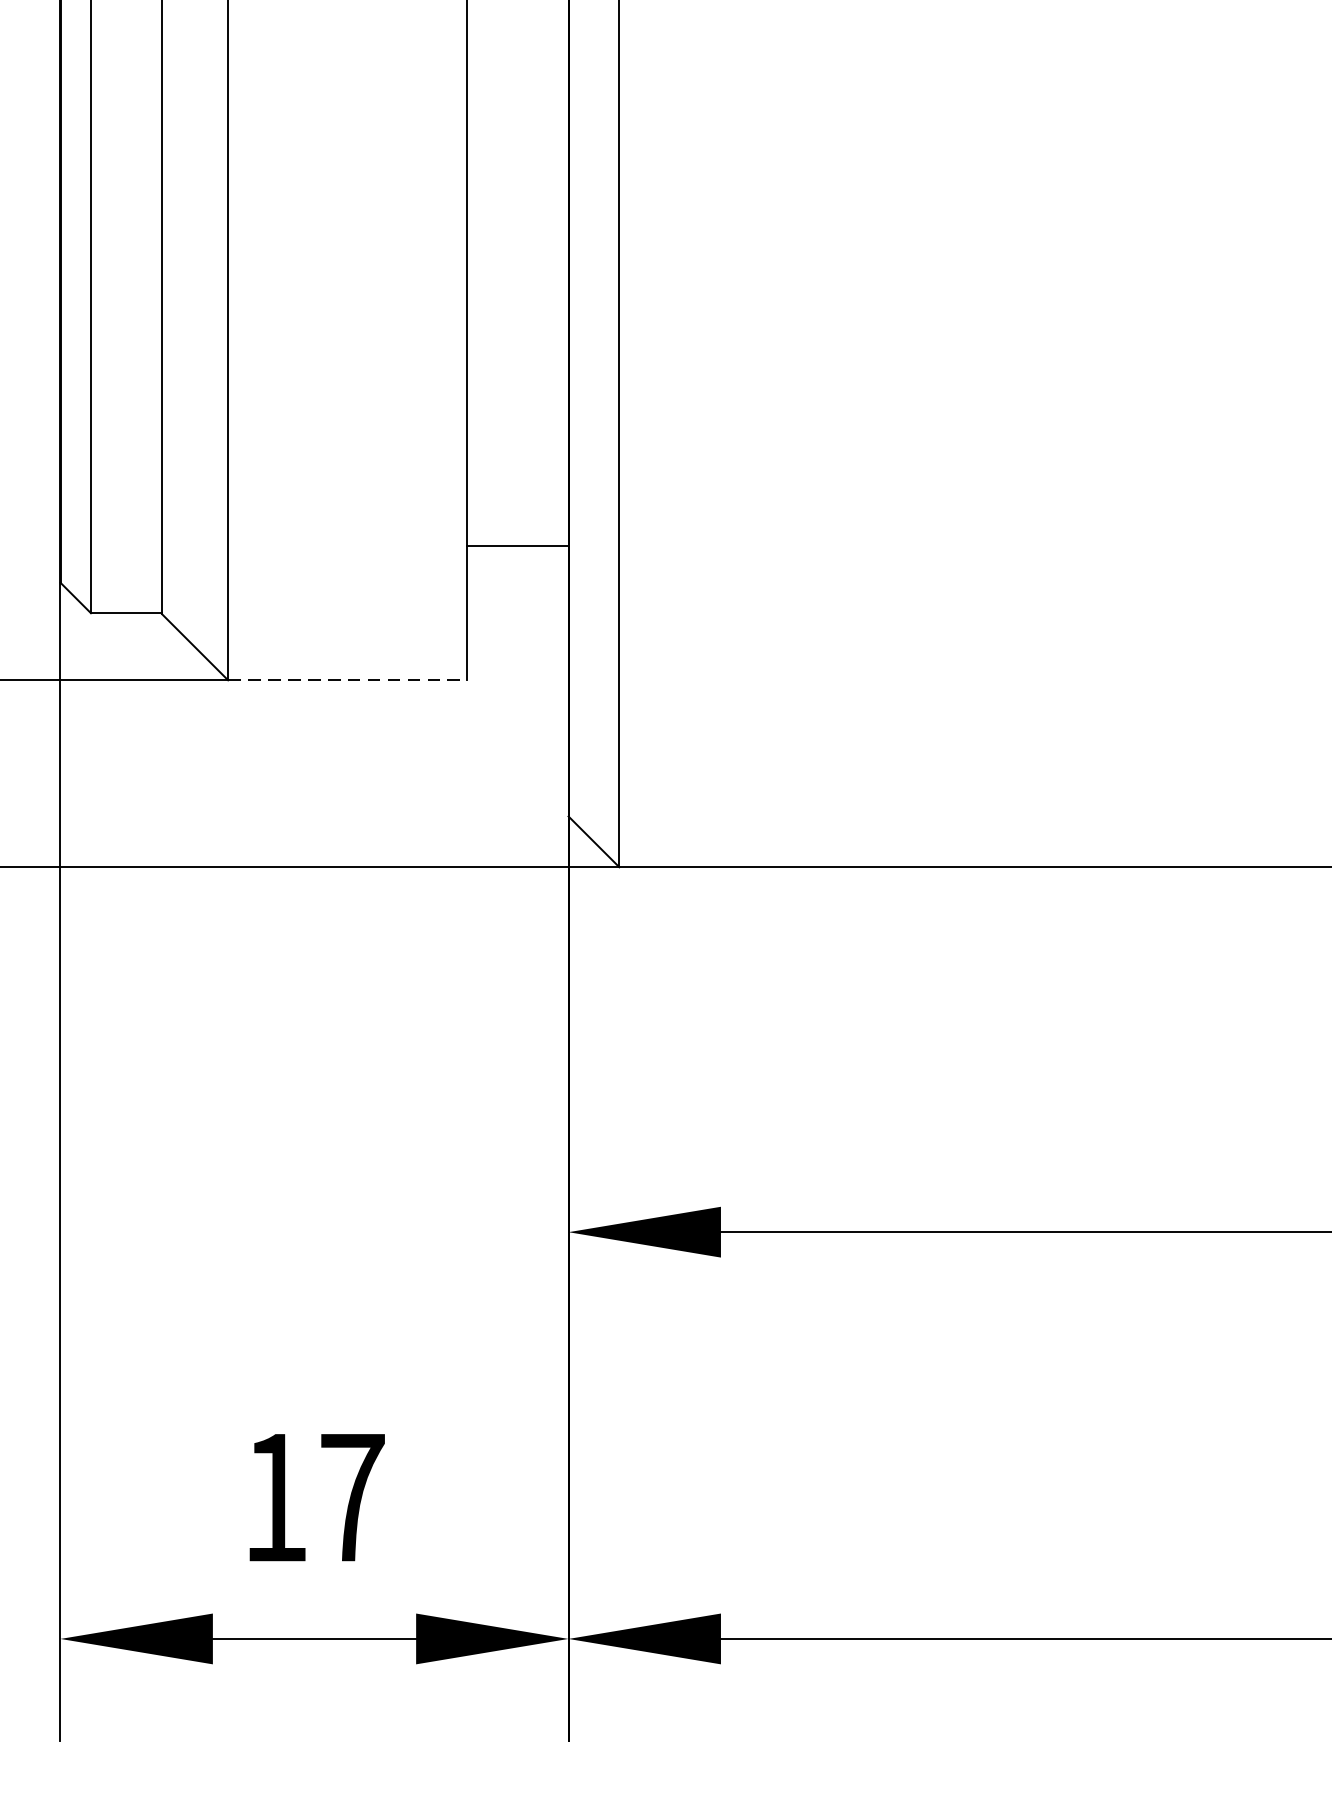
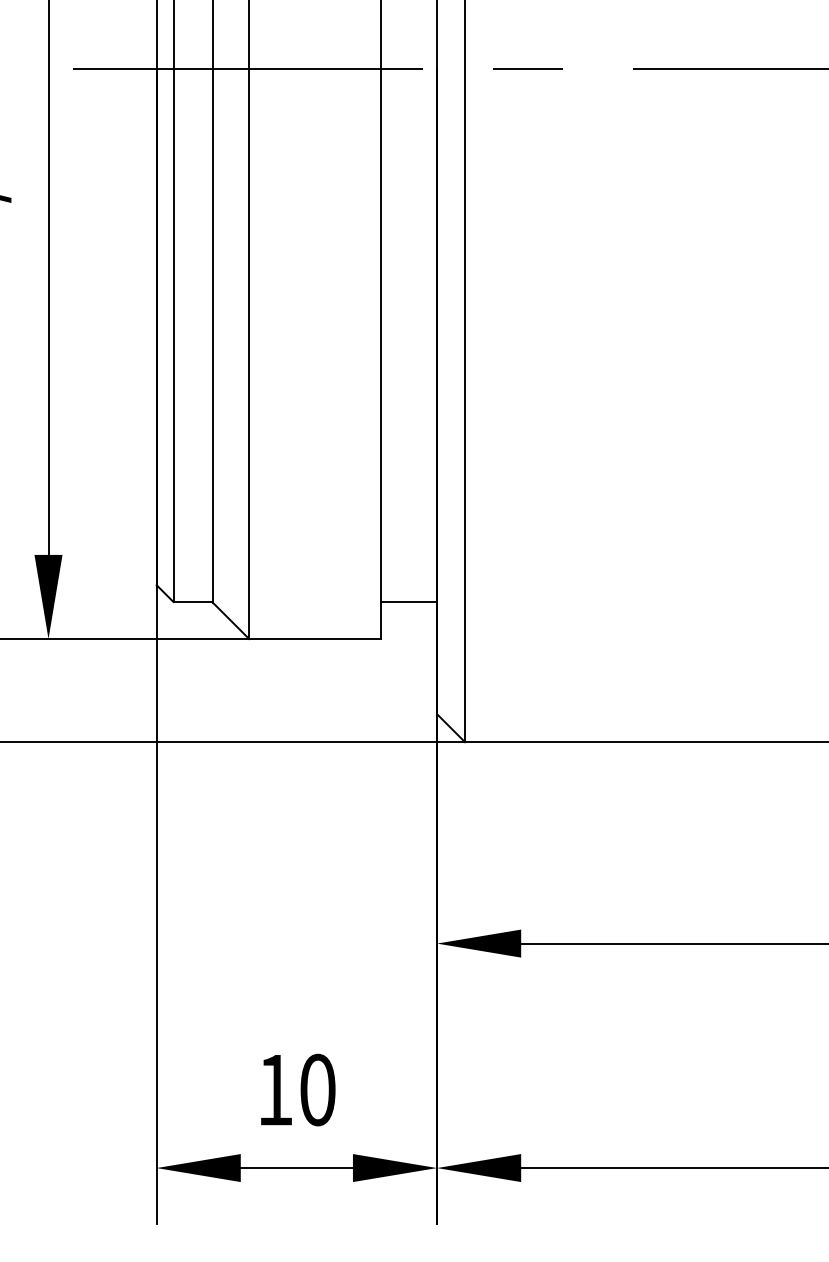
line: (516, 547) -> (408, 602), moved
line: (348, 681) -> (315, 639), dashed -> solid
text: (351, 1496) -> (317, 1089), 17 -> 10

